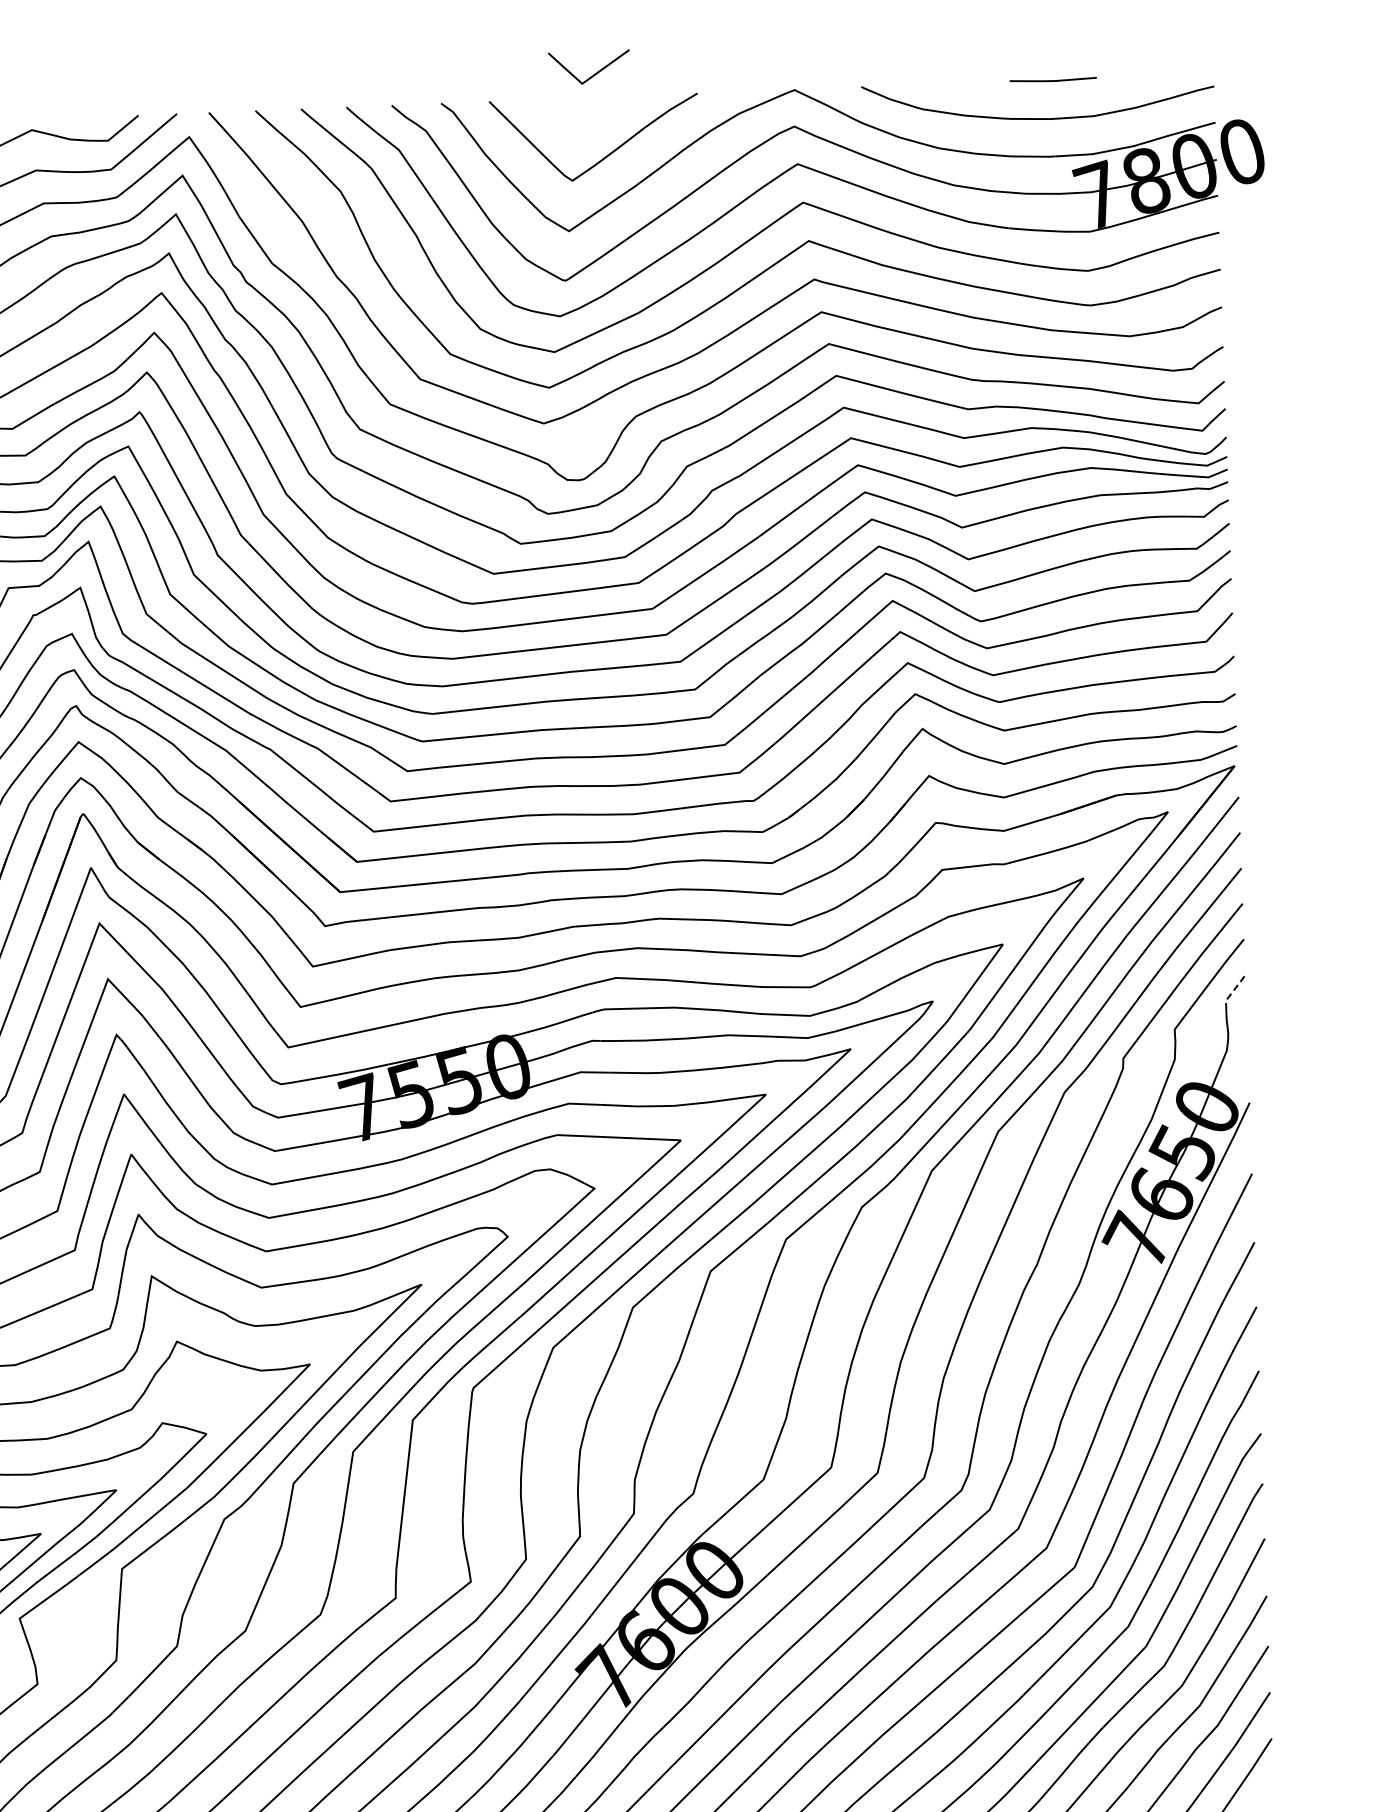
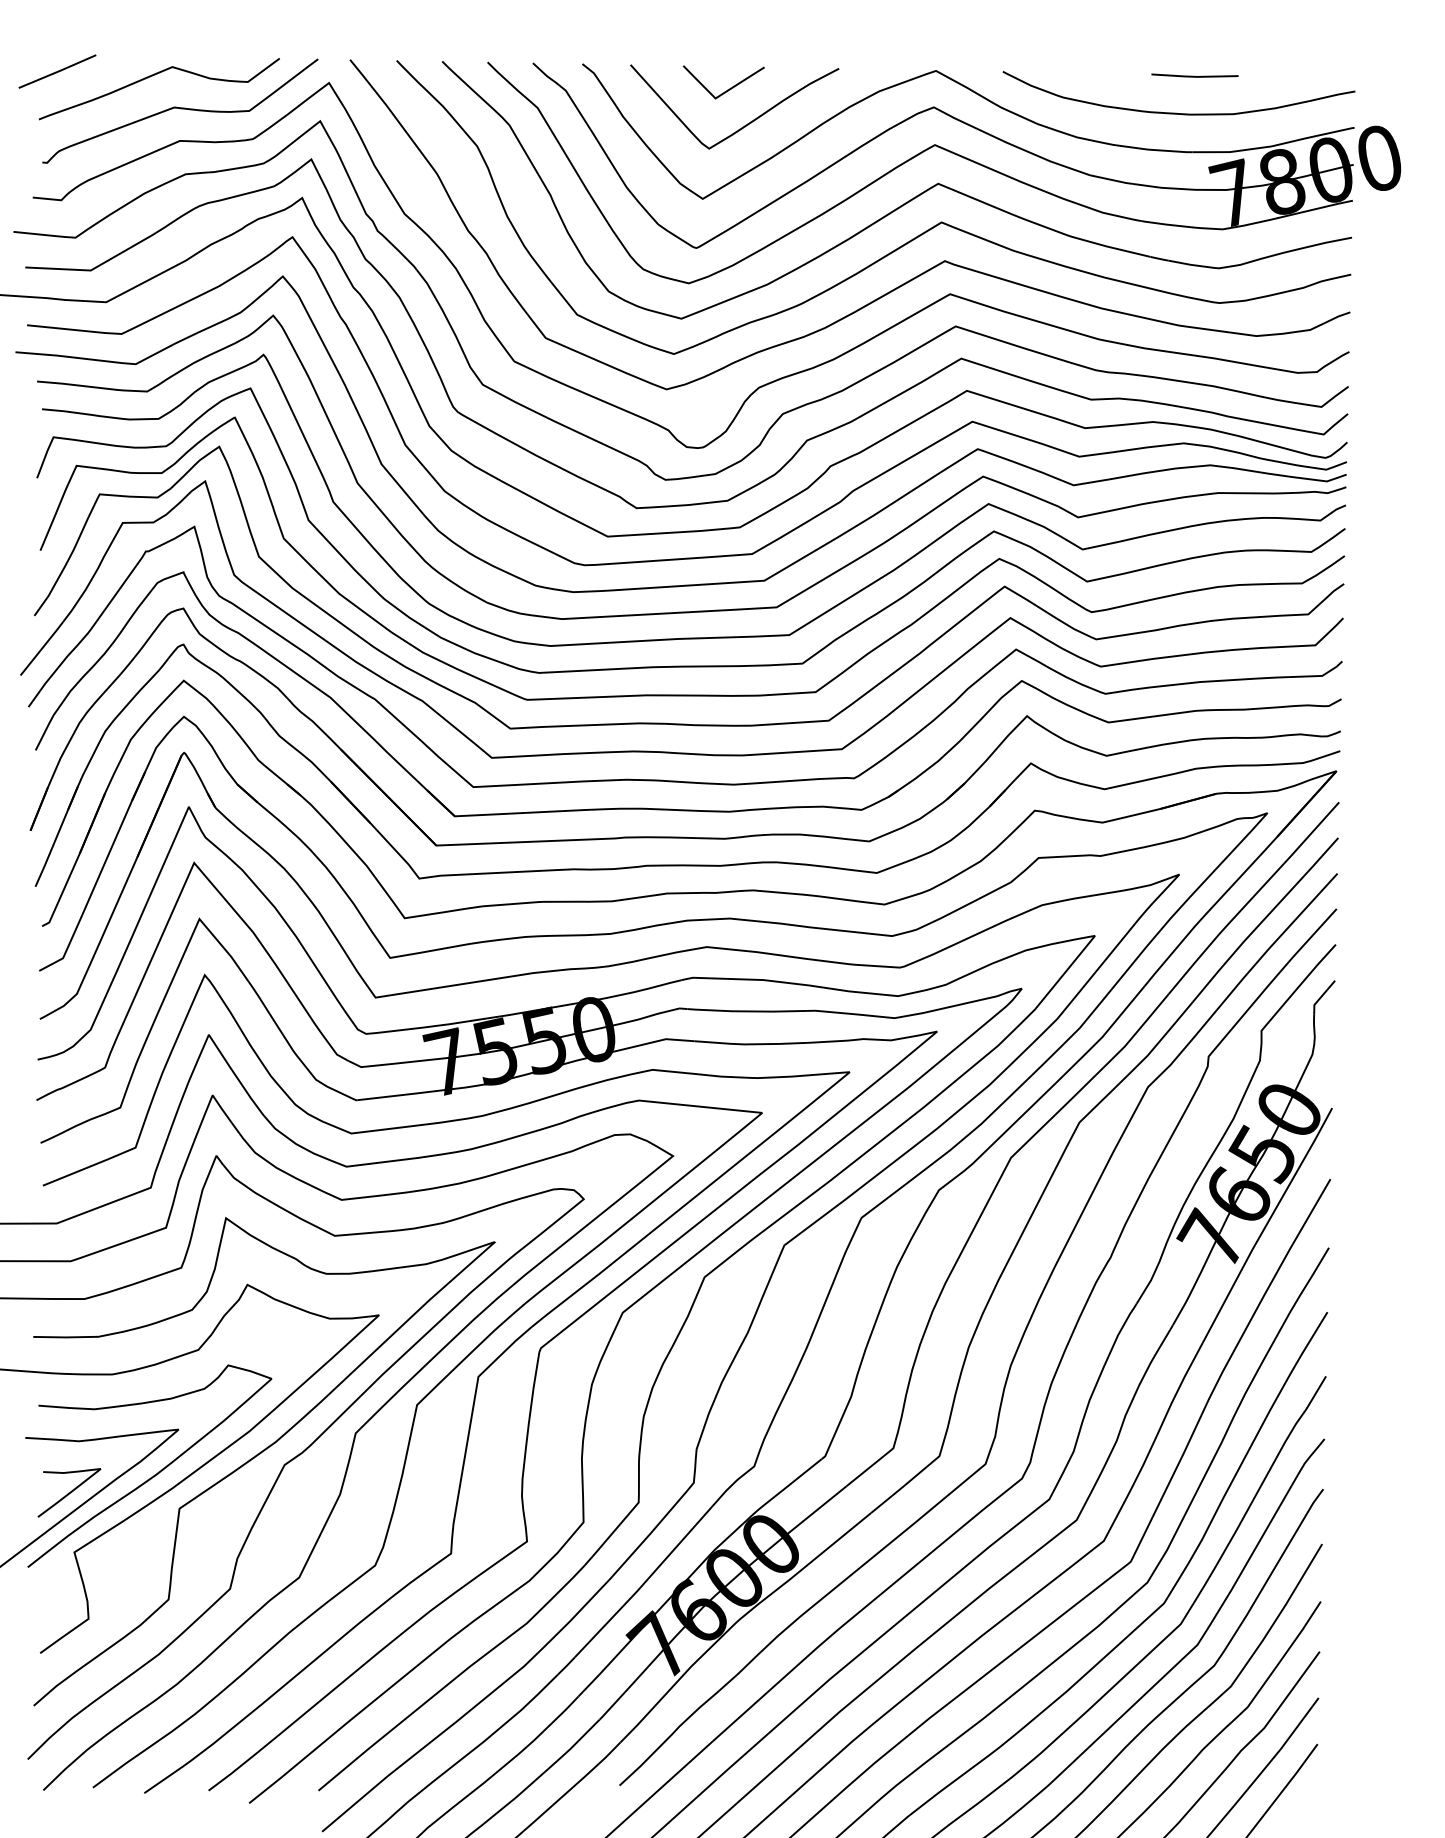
line: (593, 74) -> (727, 89), moved
line: (1232, 991) -> (1321, 996), dashed -> solid

